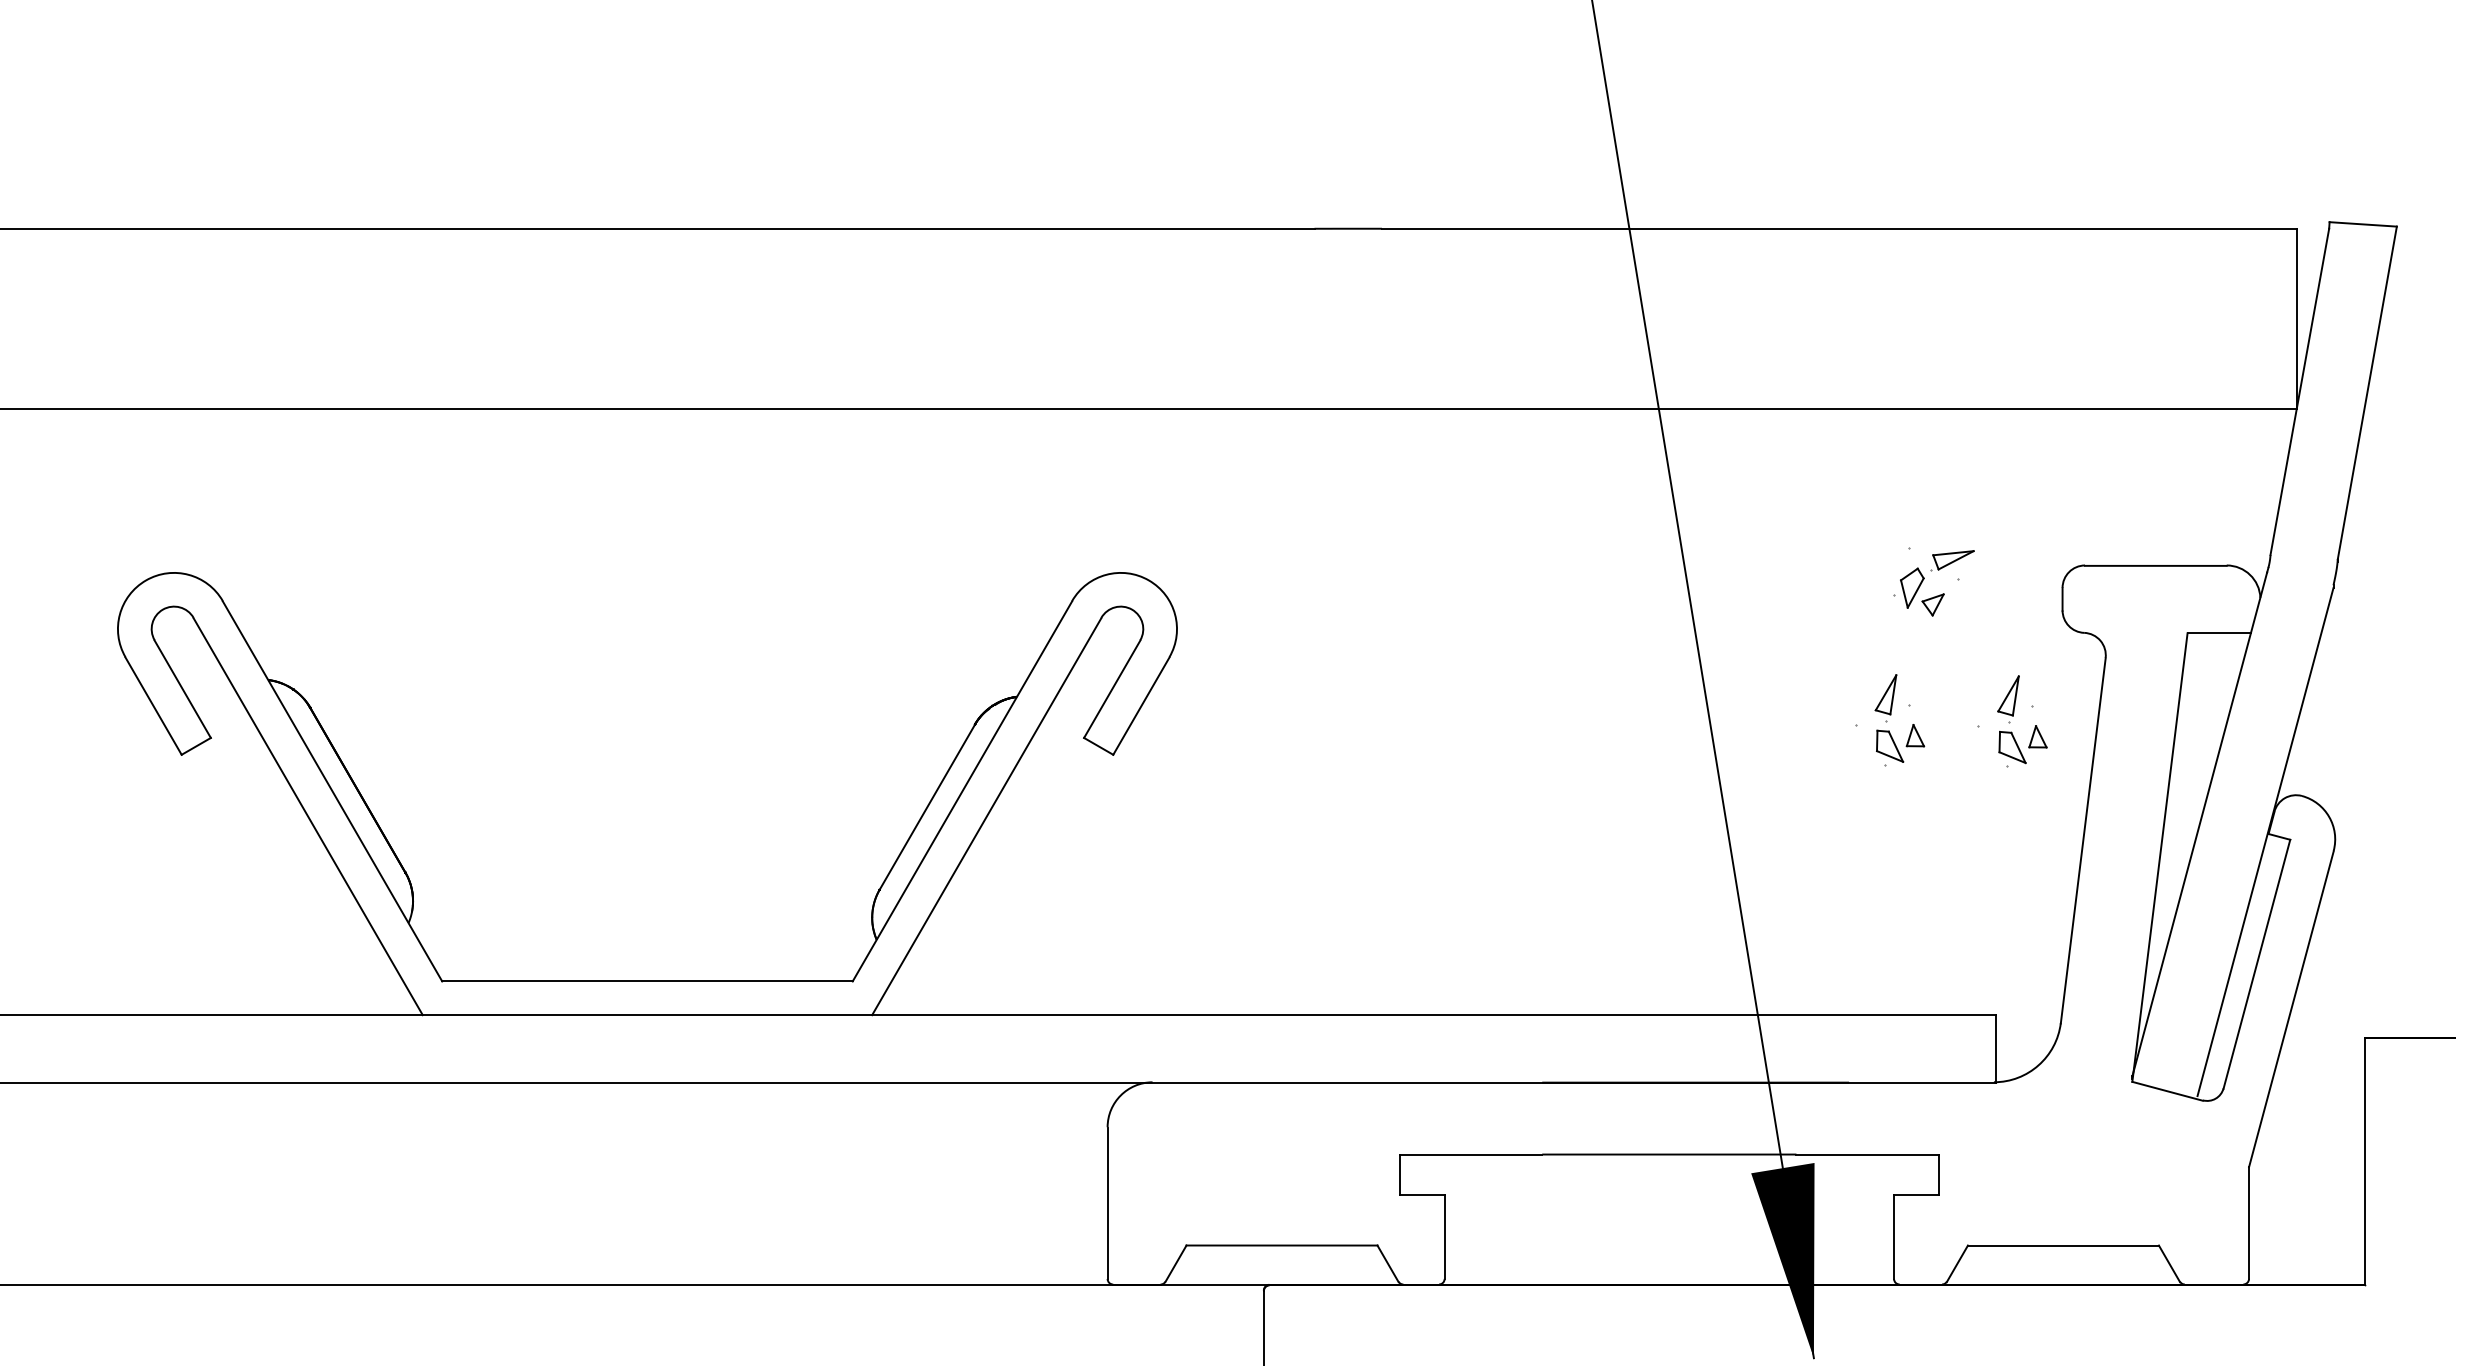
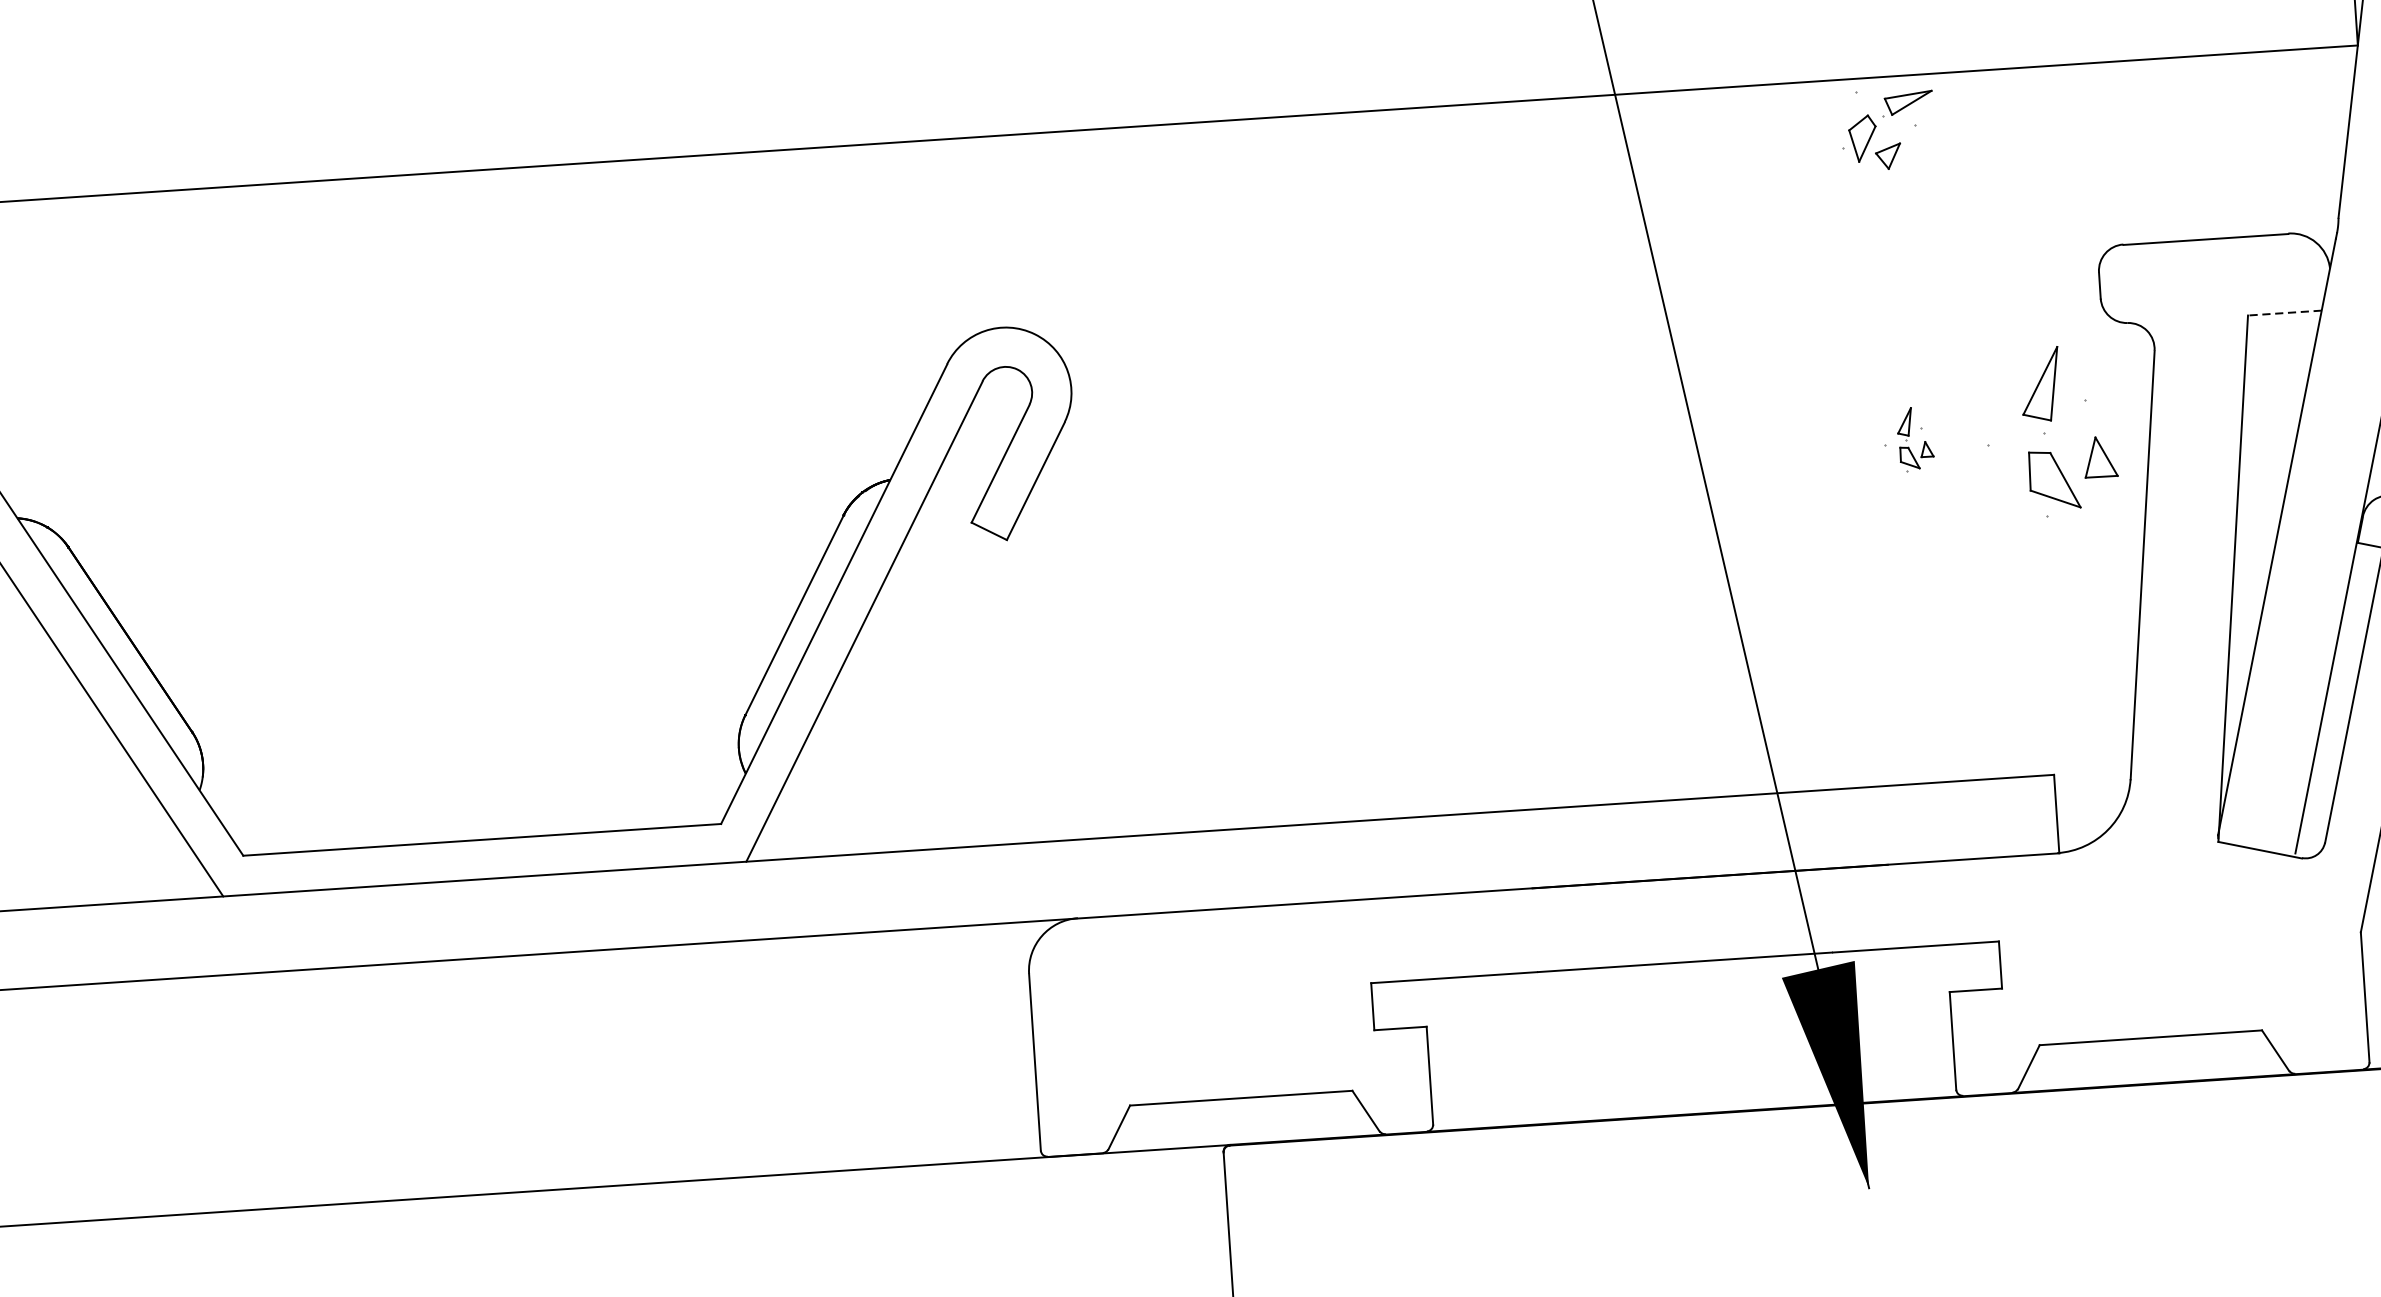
part: (1924, 579) -> (1876, 127), moved
line: (2219, 633) -> (2285, 313), solid -> dashed
part: (1890, 720) -> (1908, 439), size x0.6
part: (2012, 721) -> (2051, 431), size x1.6

